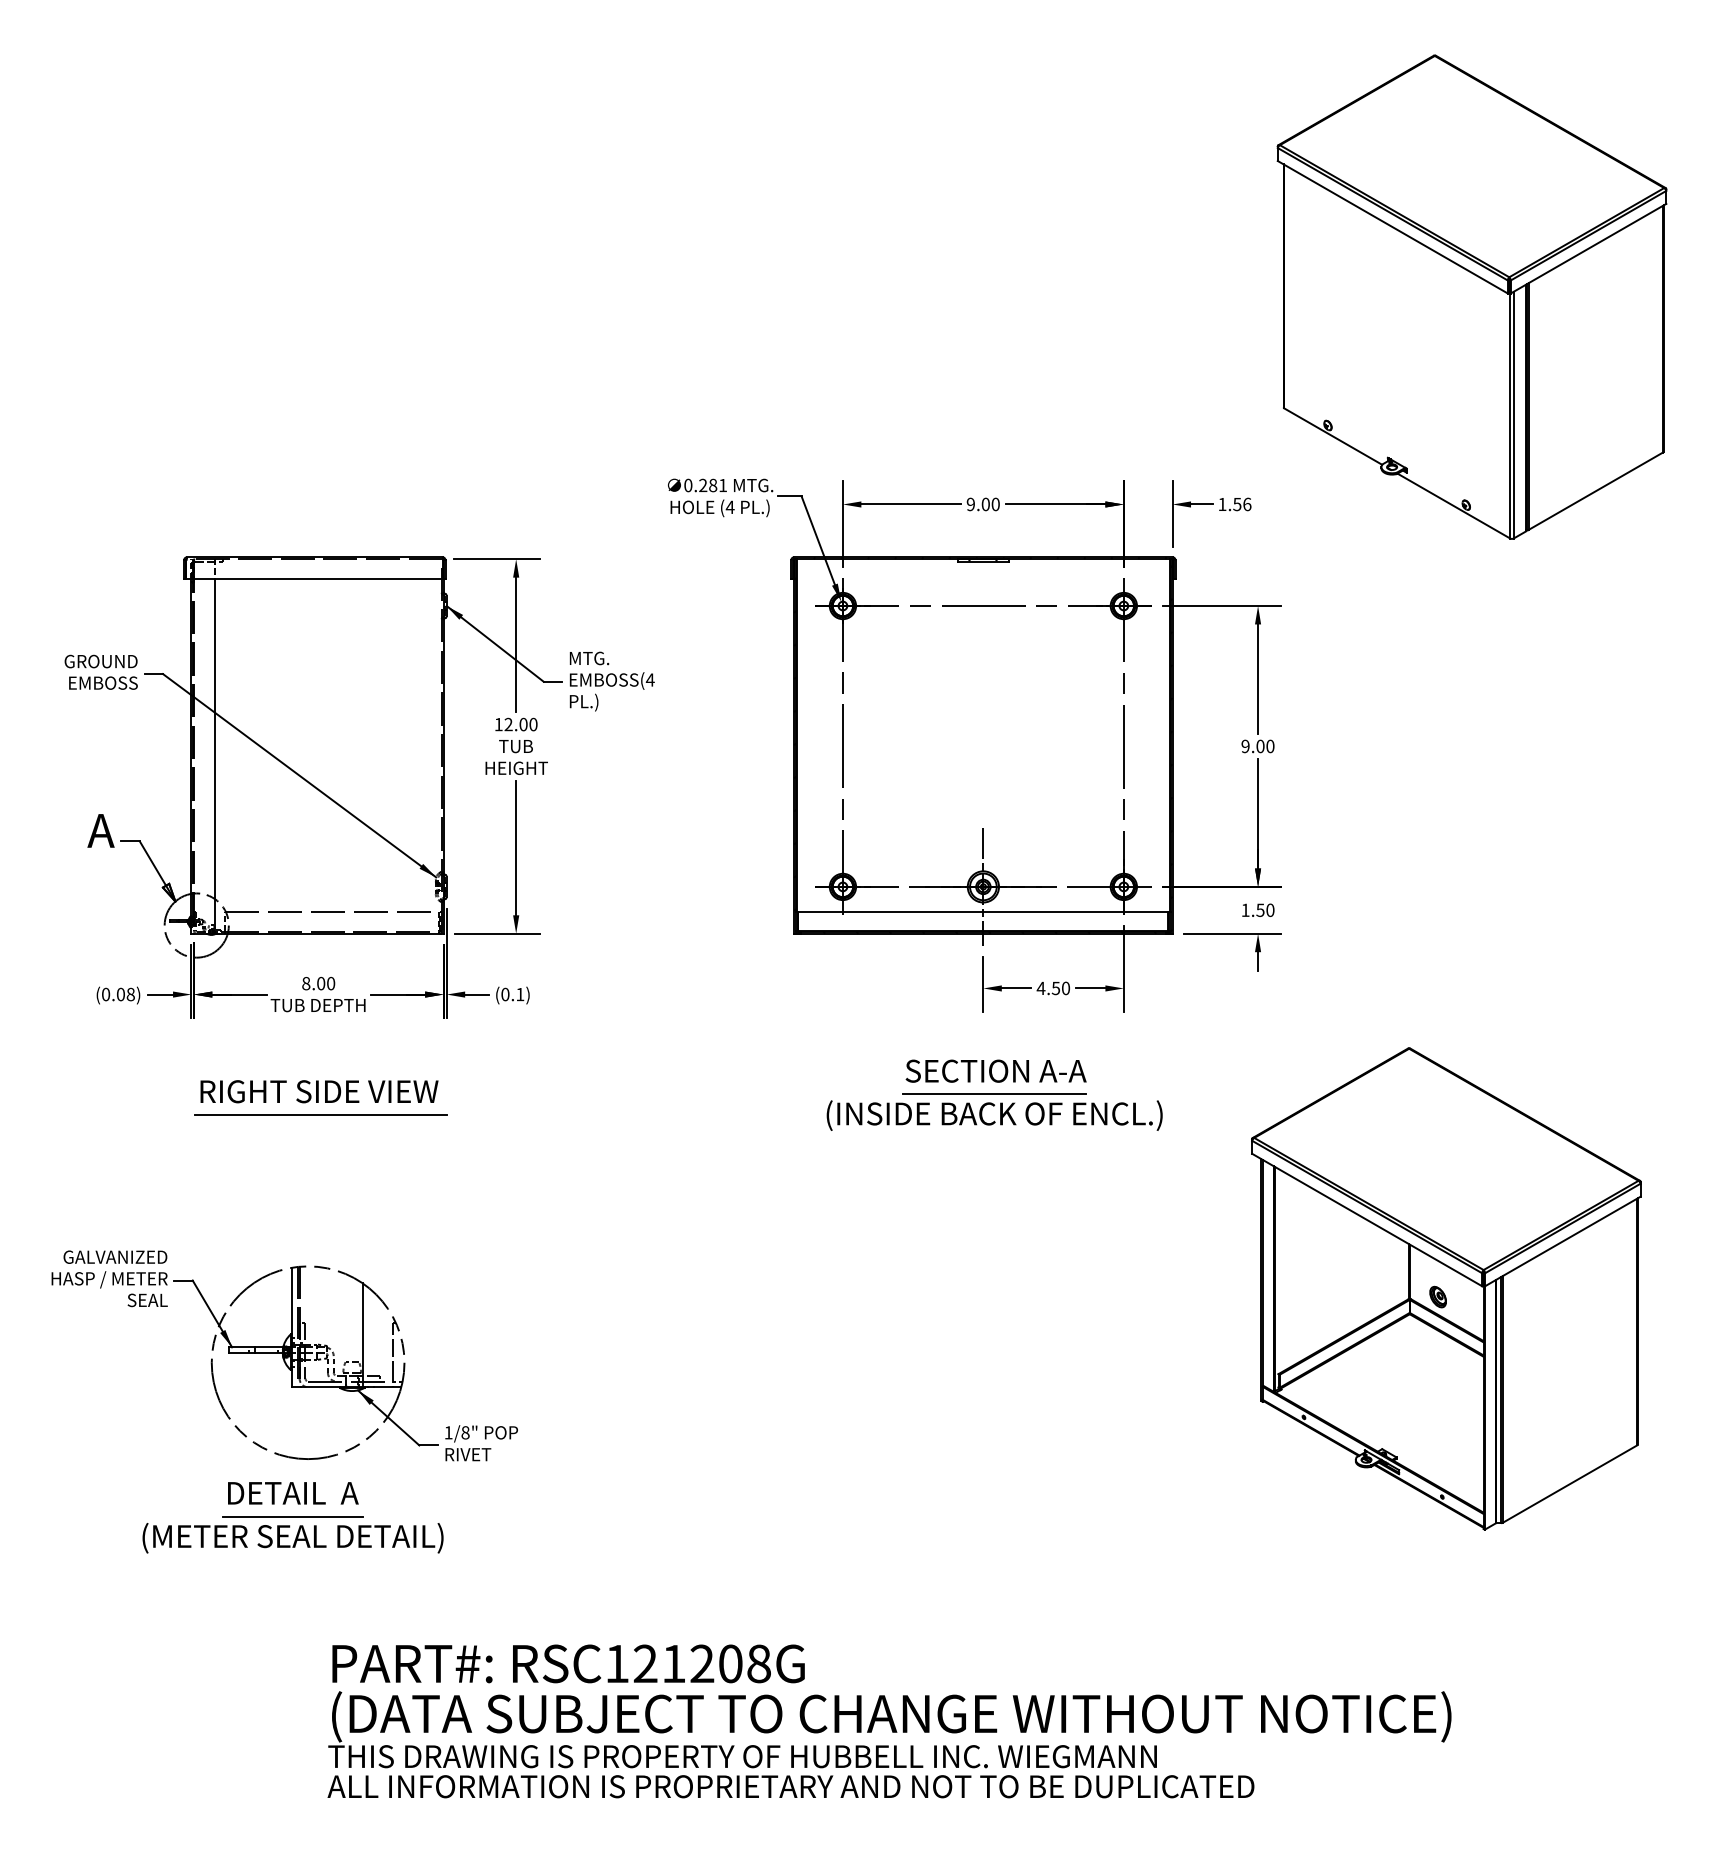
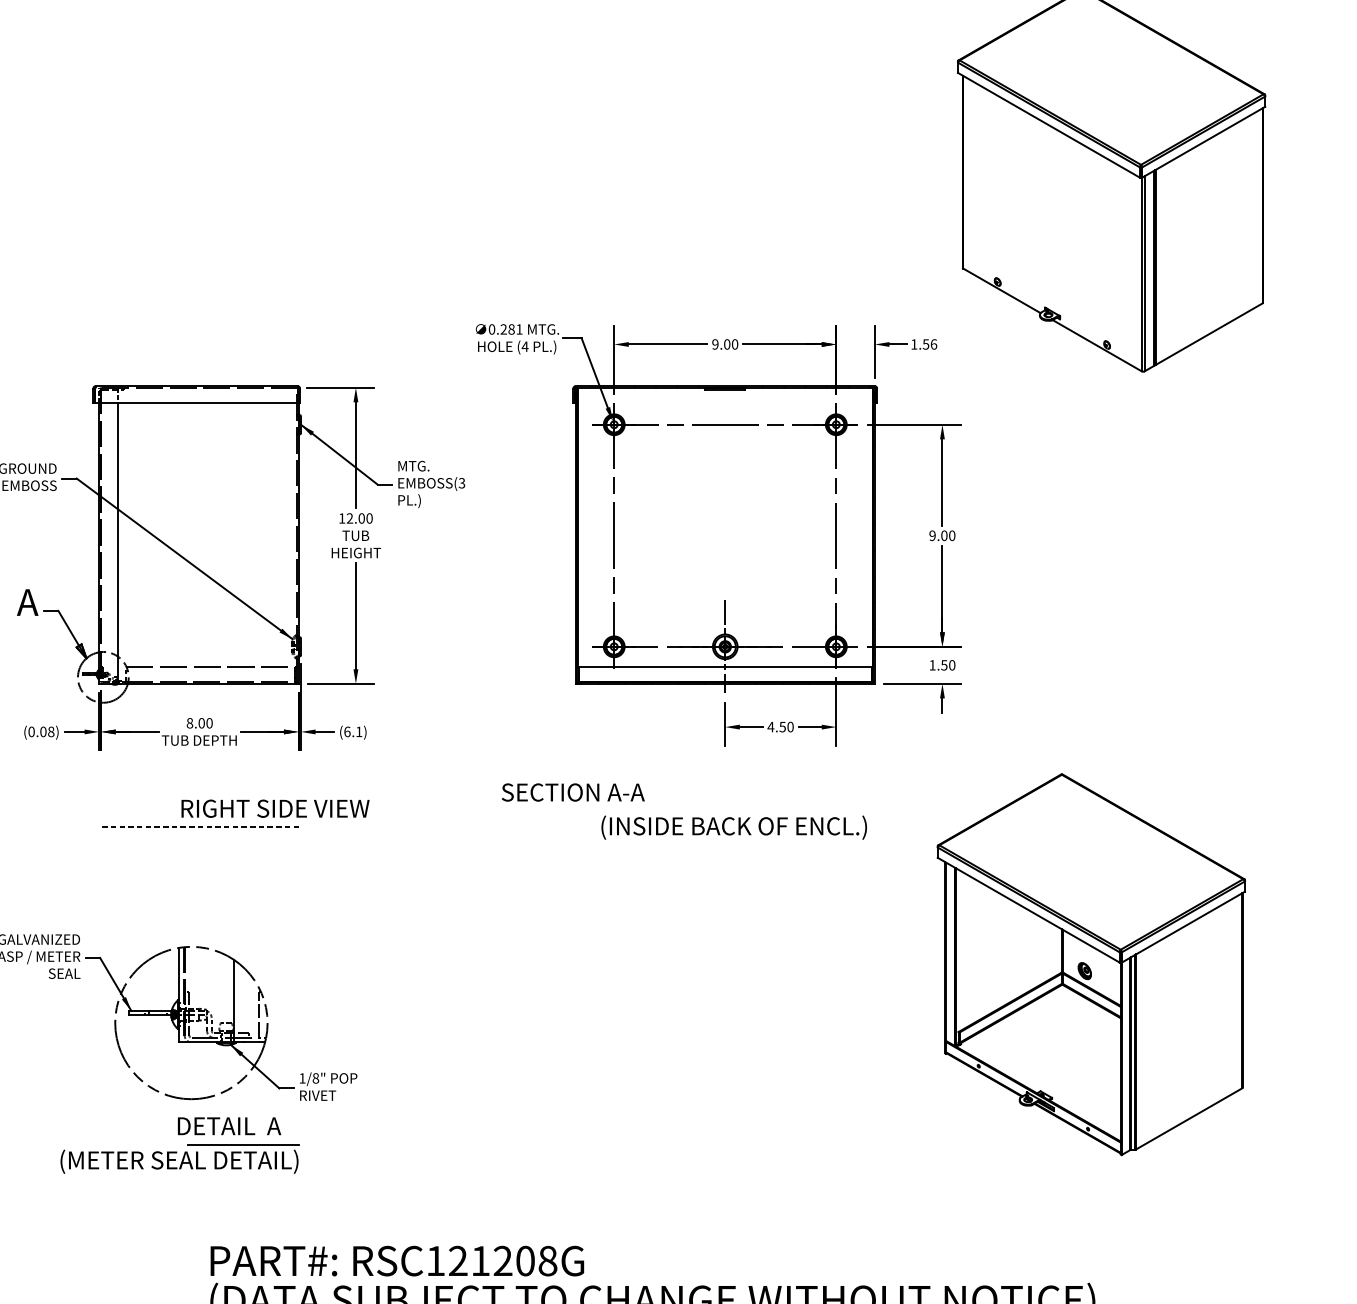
text: (649, 679) -> (461, 482), (4 -> (3
text: (505, 994) -> (347, 731), (0.1) -> (6.1)
text: (995, 1070) -> (572, 791), moved
text: (319, 1091) -> (275, 808), moved
line: (994, 1094) -> (734, 810), removed
line: (321, 1114) -> (201, 826), solid -> dashed
text: (293, 1493) -> (229, 1126), moved
line: (292, 1516) -> (243, 1144), moved

